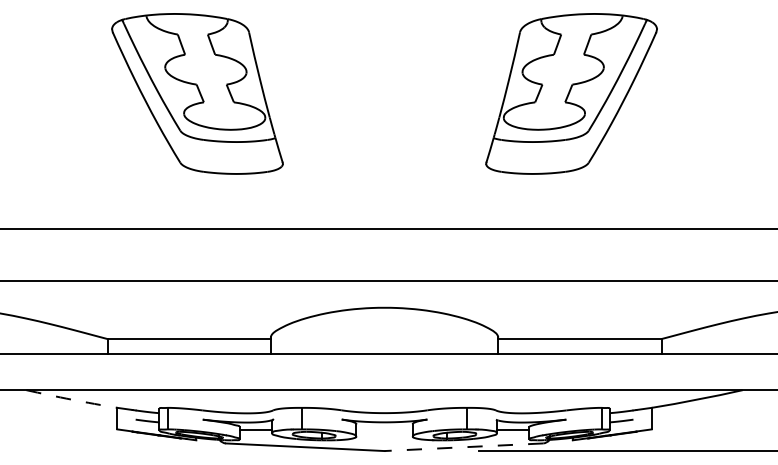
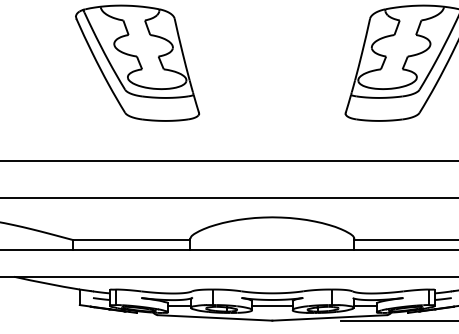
arc: (71, 399) -> (46, 283), dashed -> solid
line: (384, 430) -> (272, 305), added
line: (463, 447) -> (329, 318), dashed -> solid

